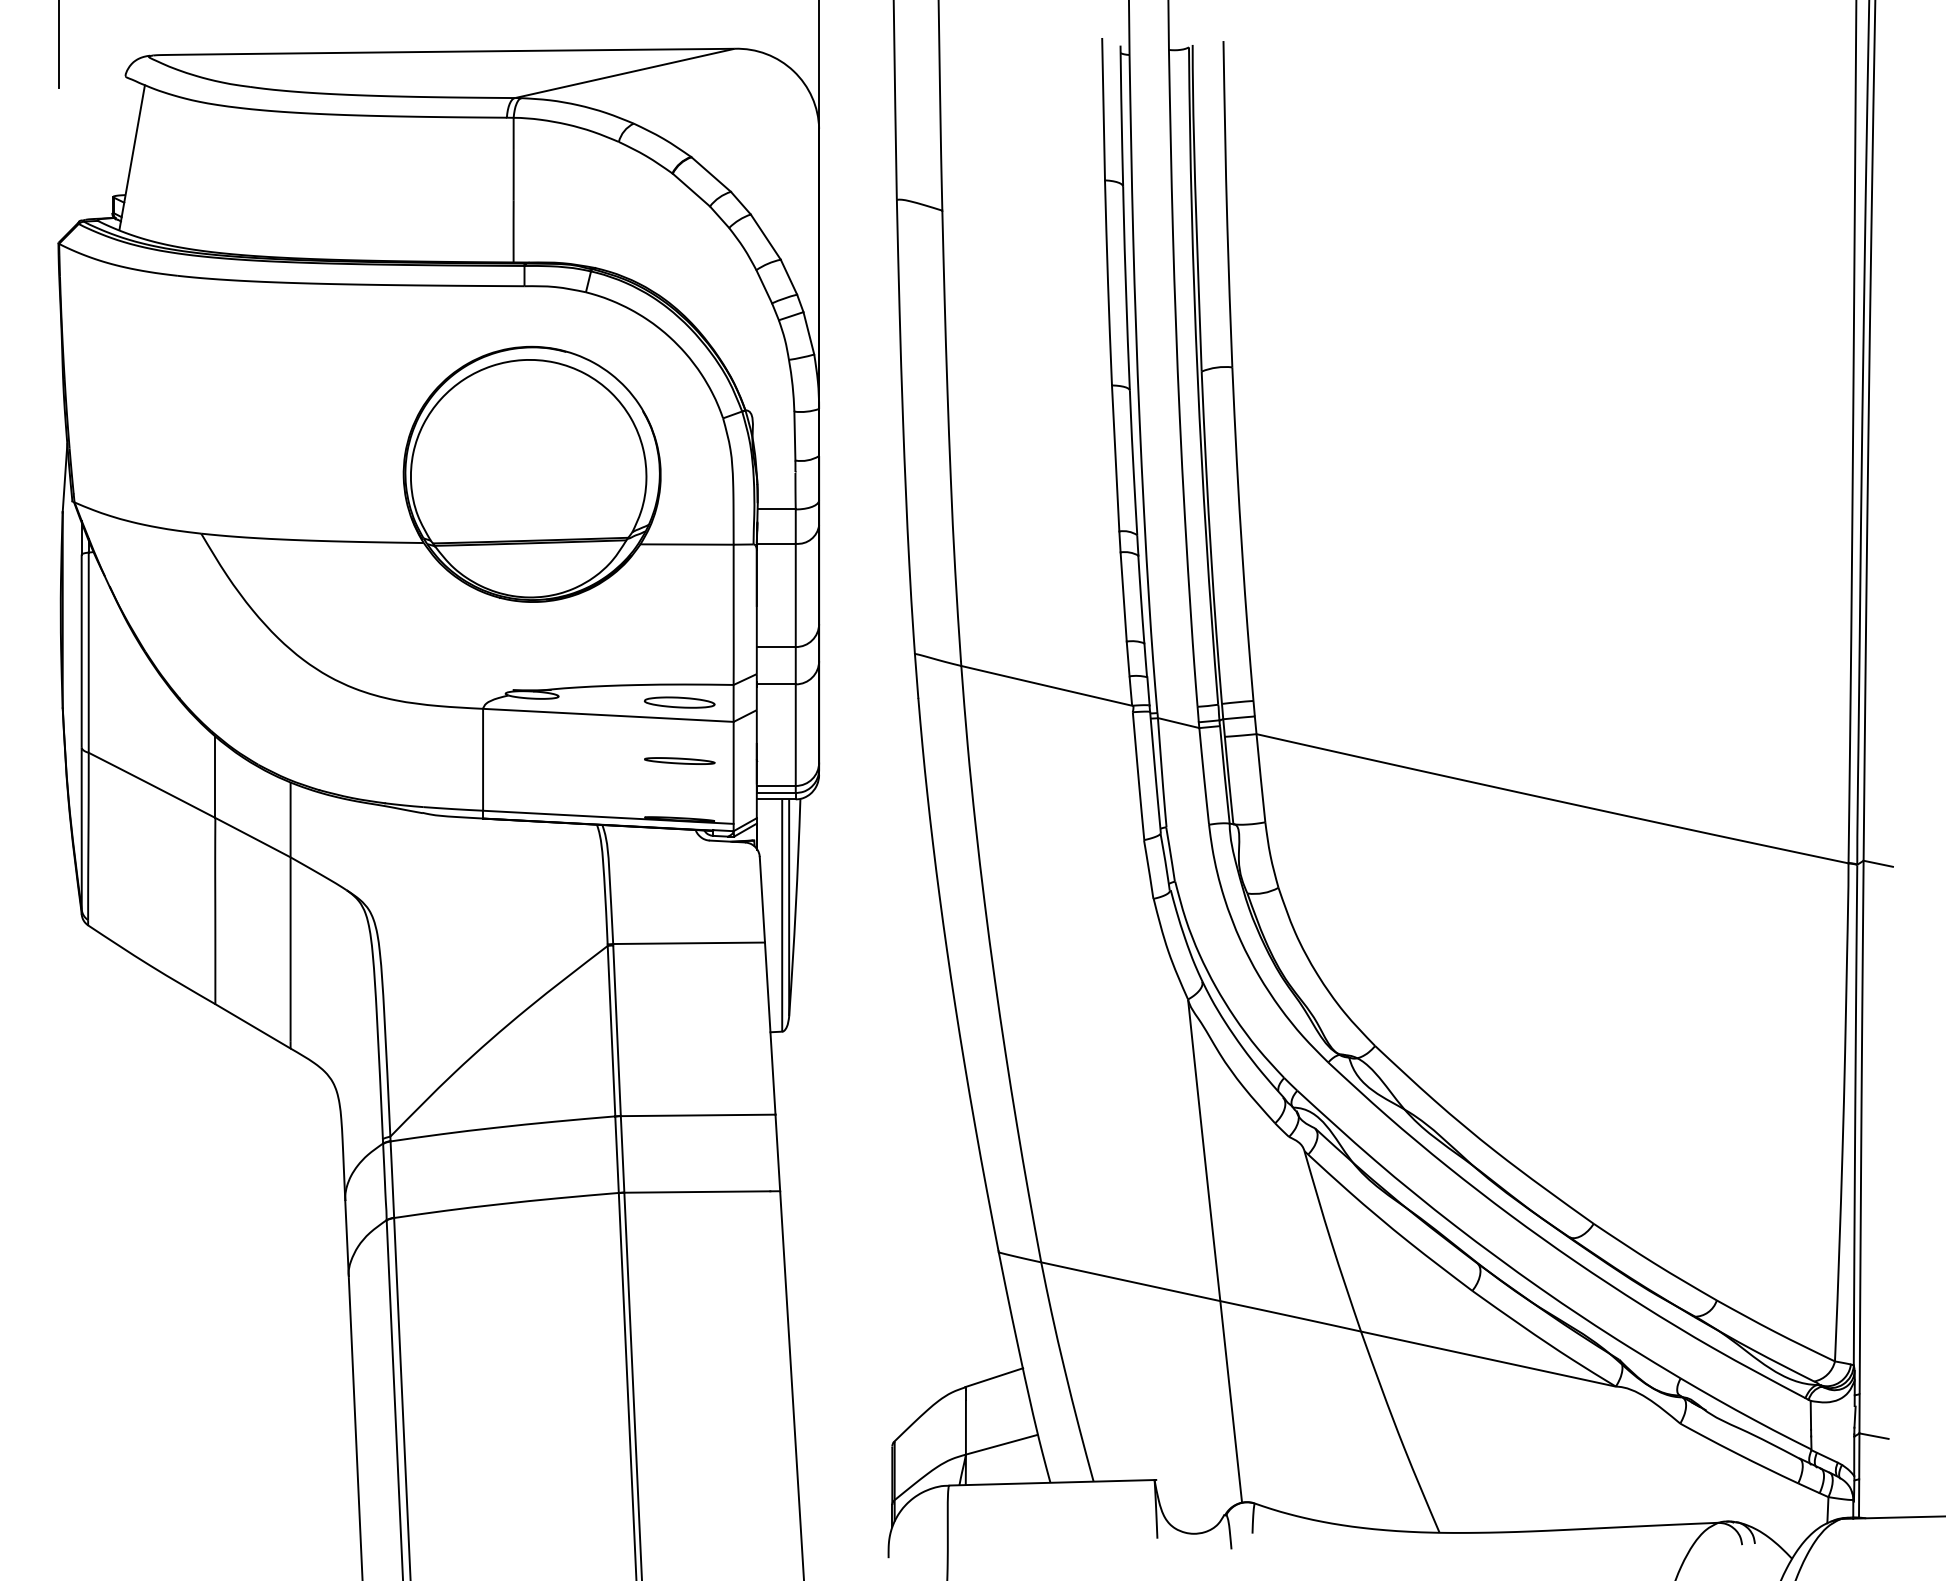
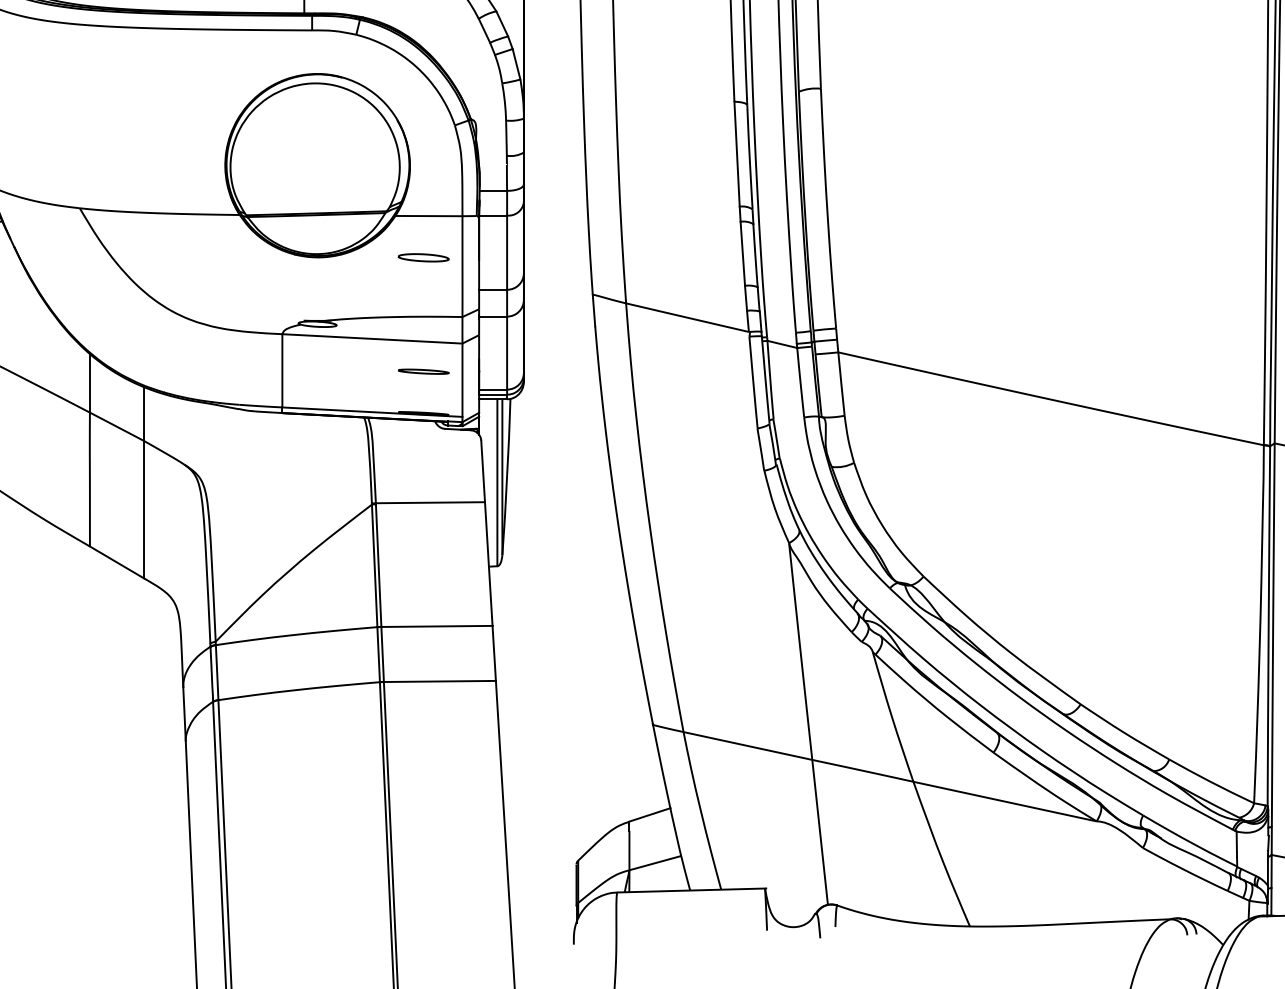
part: (679, 702) -> (423, 257), moved

